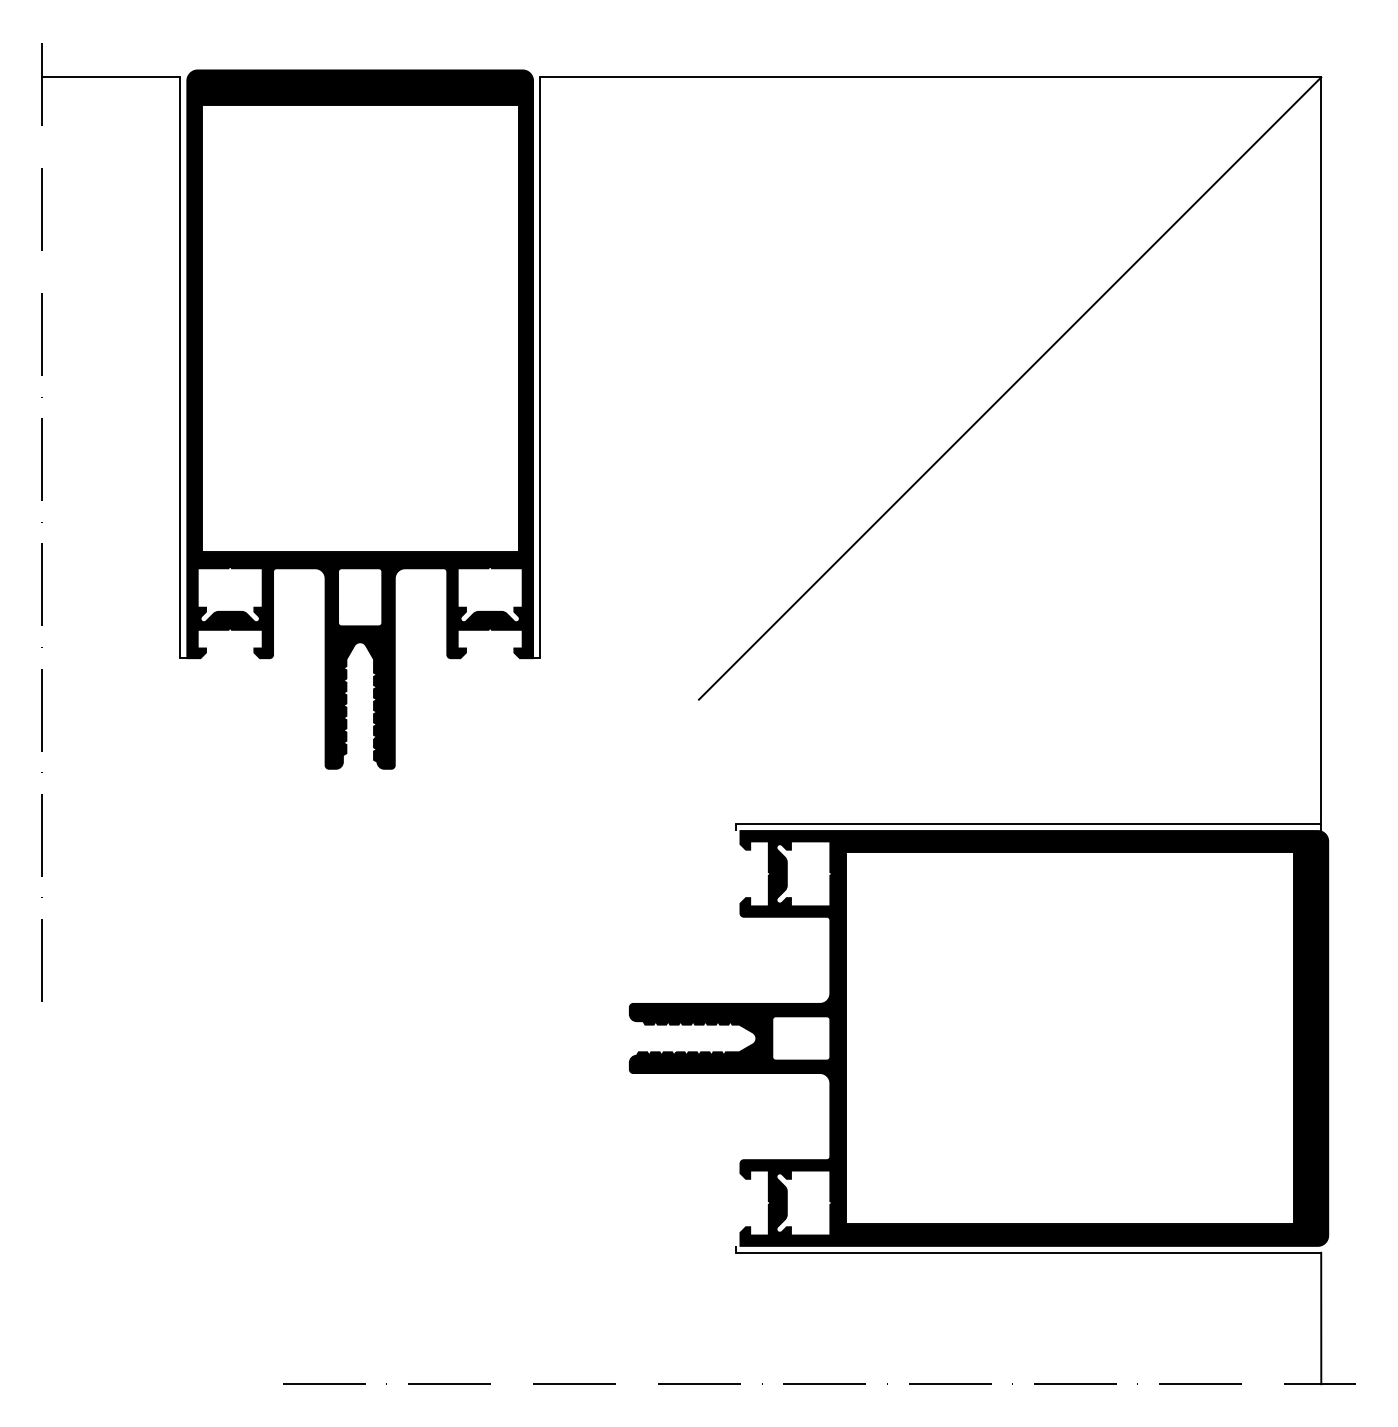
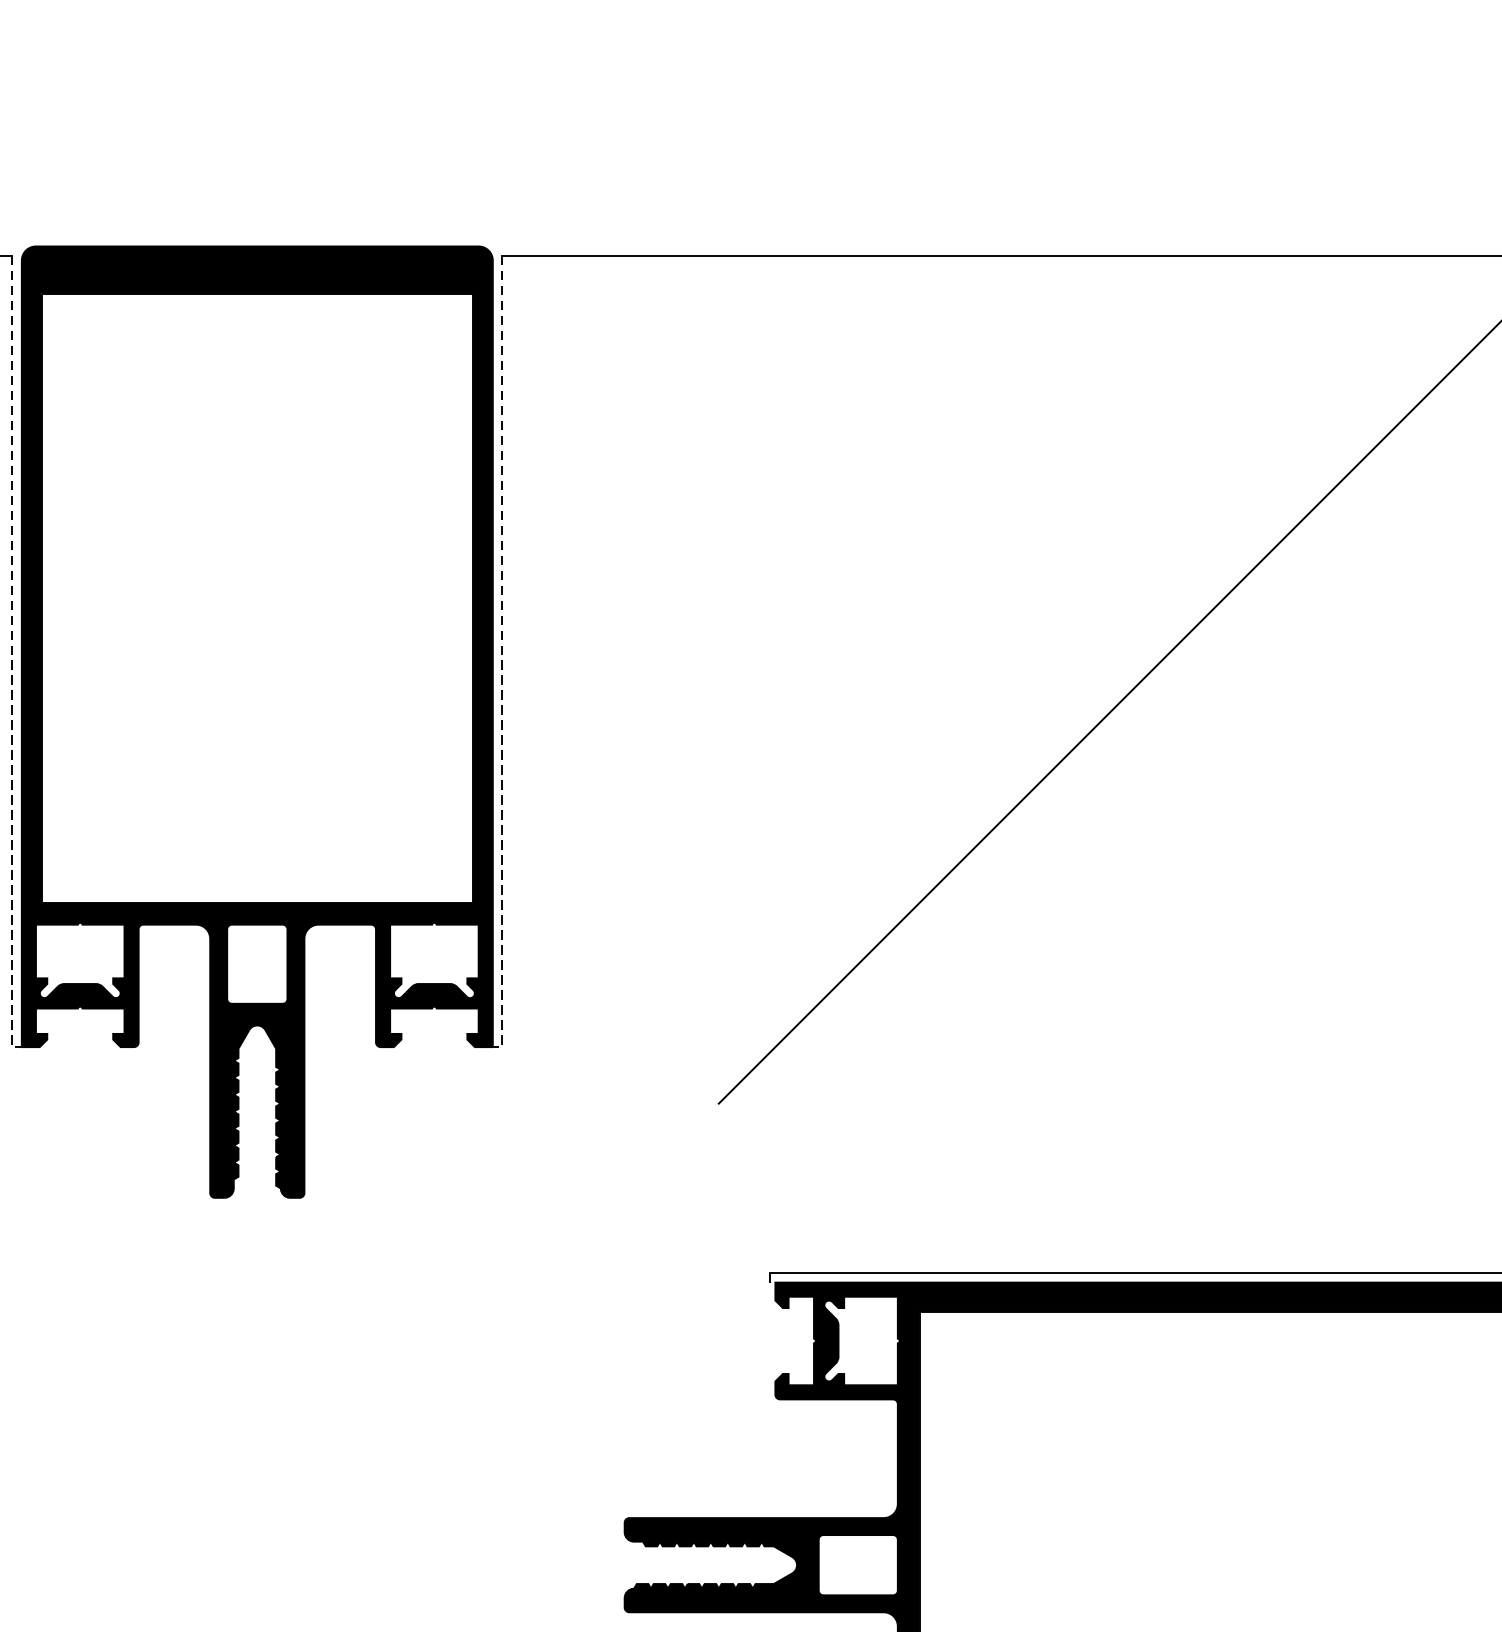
line: (180, 372) -> (12, 657), solid -> dashed
line: (539, 372) -> (501, 657), solid -> dashed

